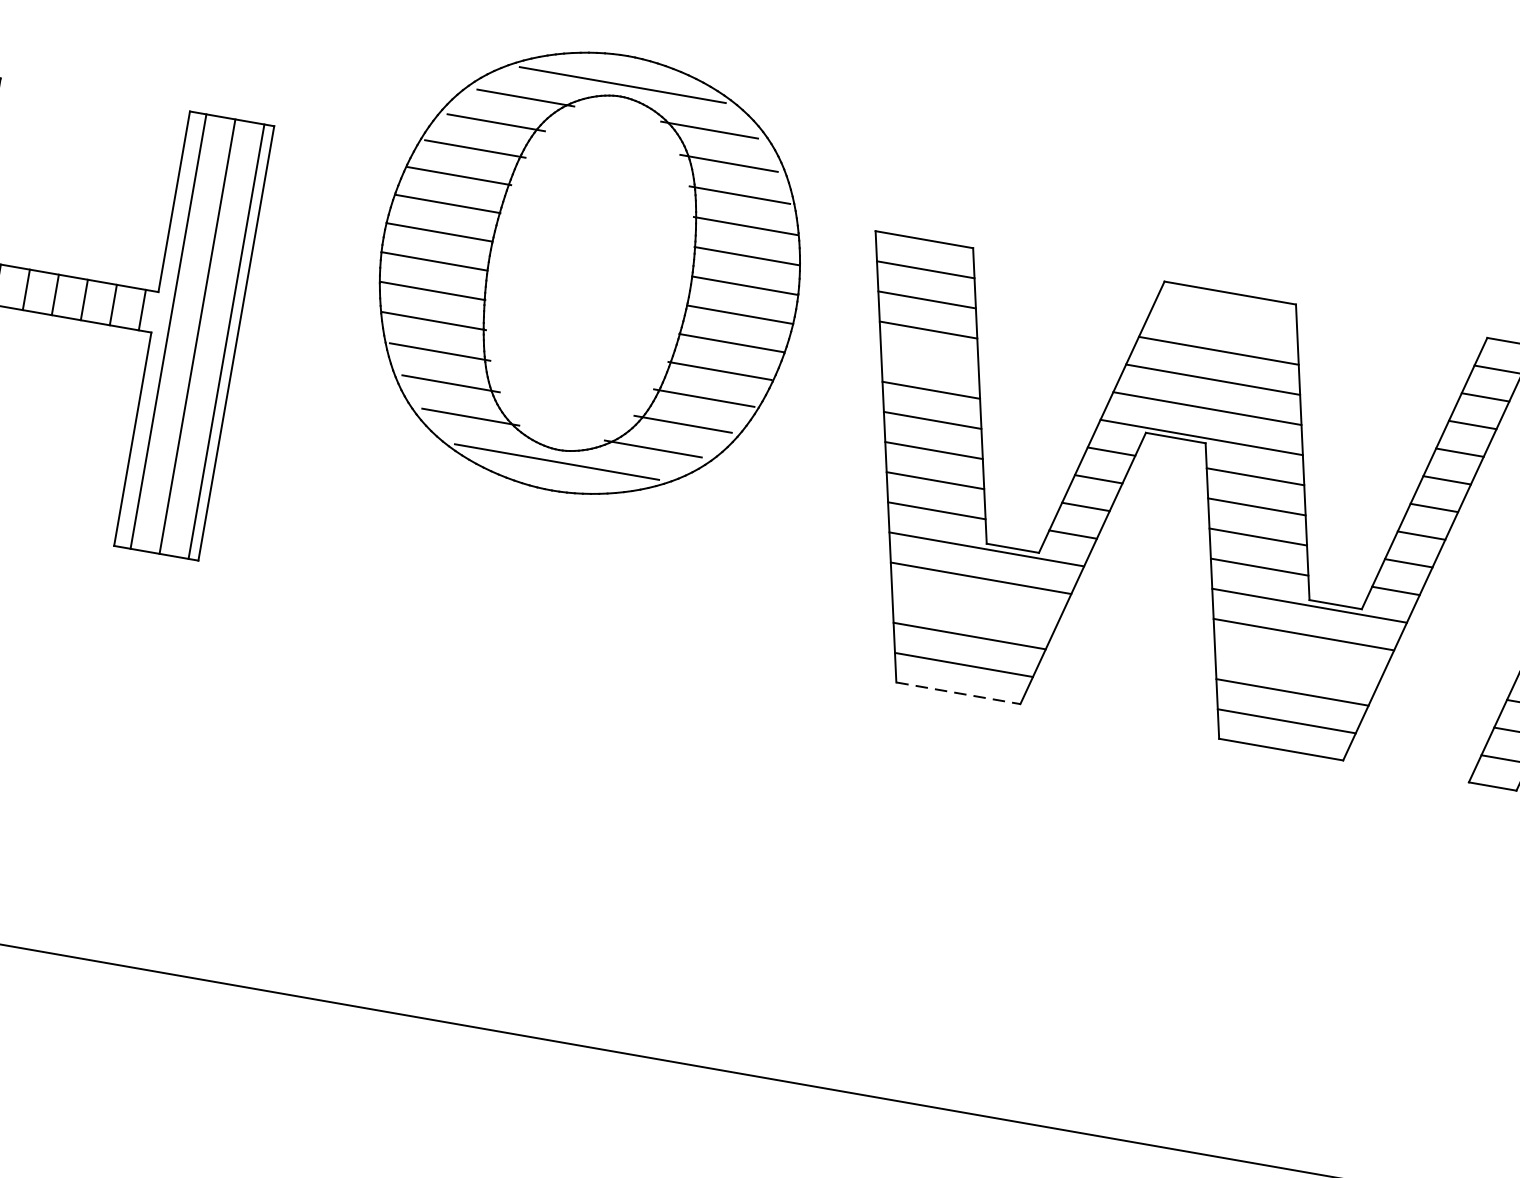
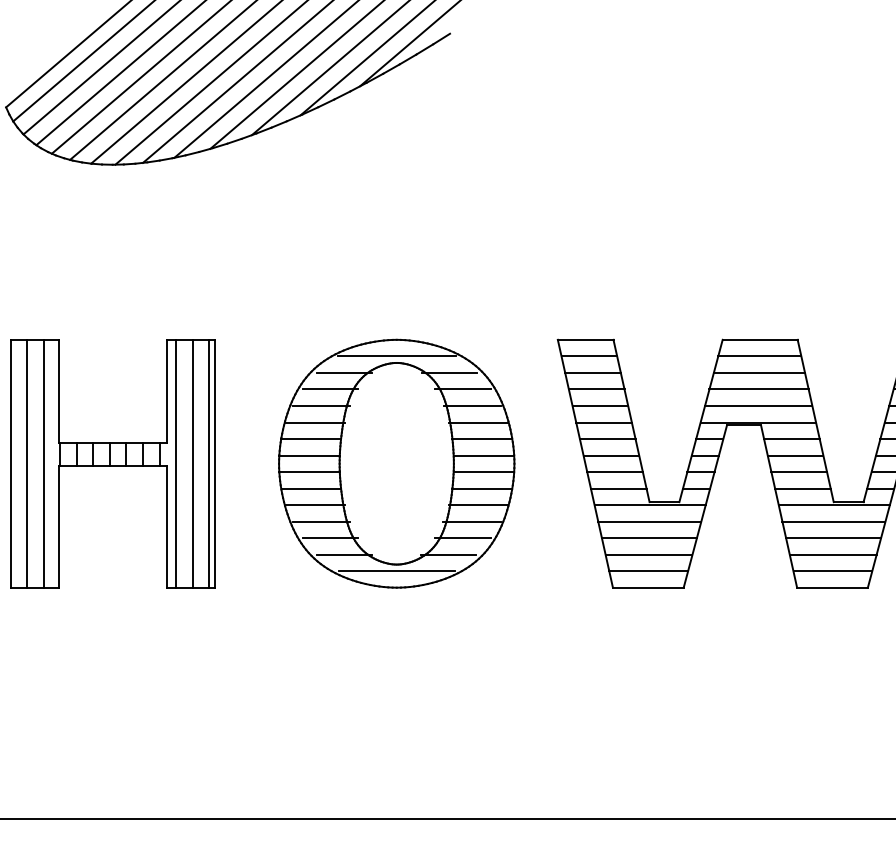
part: (589, 272) -> (396, 463), moved
line: (1223, 322) -> (759, 356), added
line: (929, 361) -> (600, 406), added
line: (973, 607) -> (648, 538), added
line: (1297, 663) -> (833, 538), added
line: (958, 693) -> (648, 587), dashed -> solid

